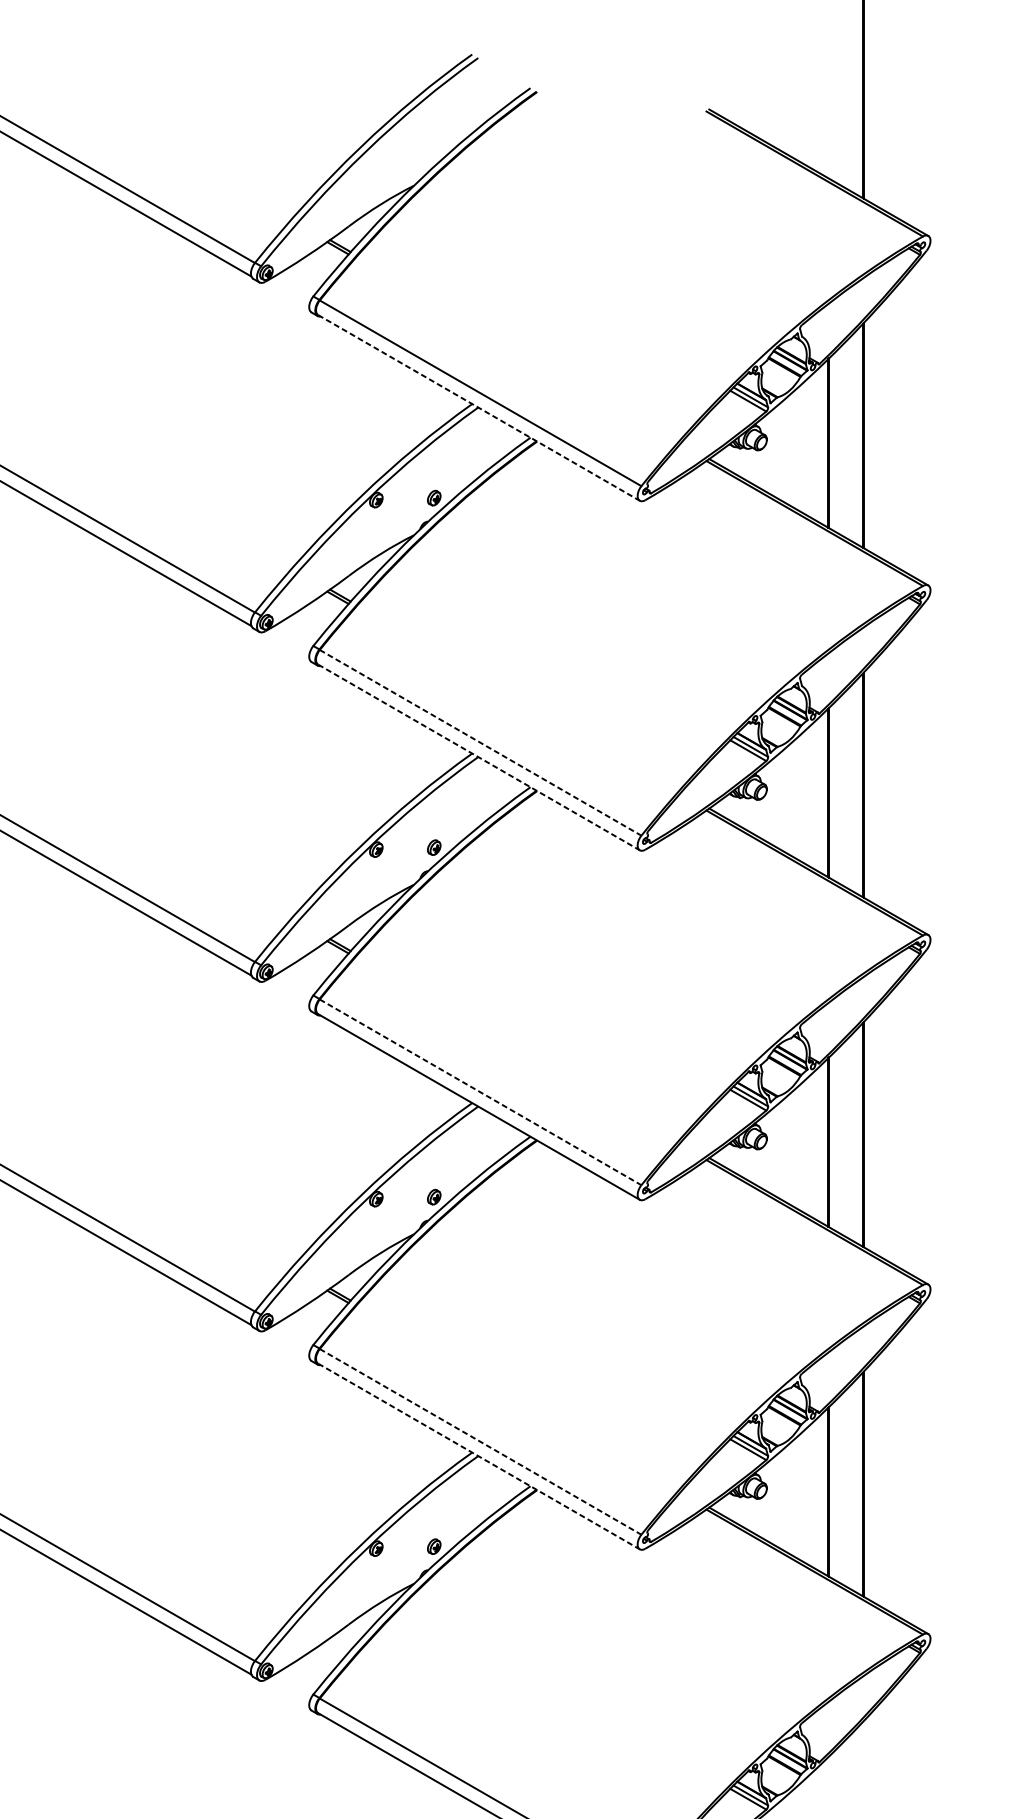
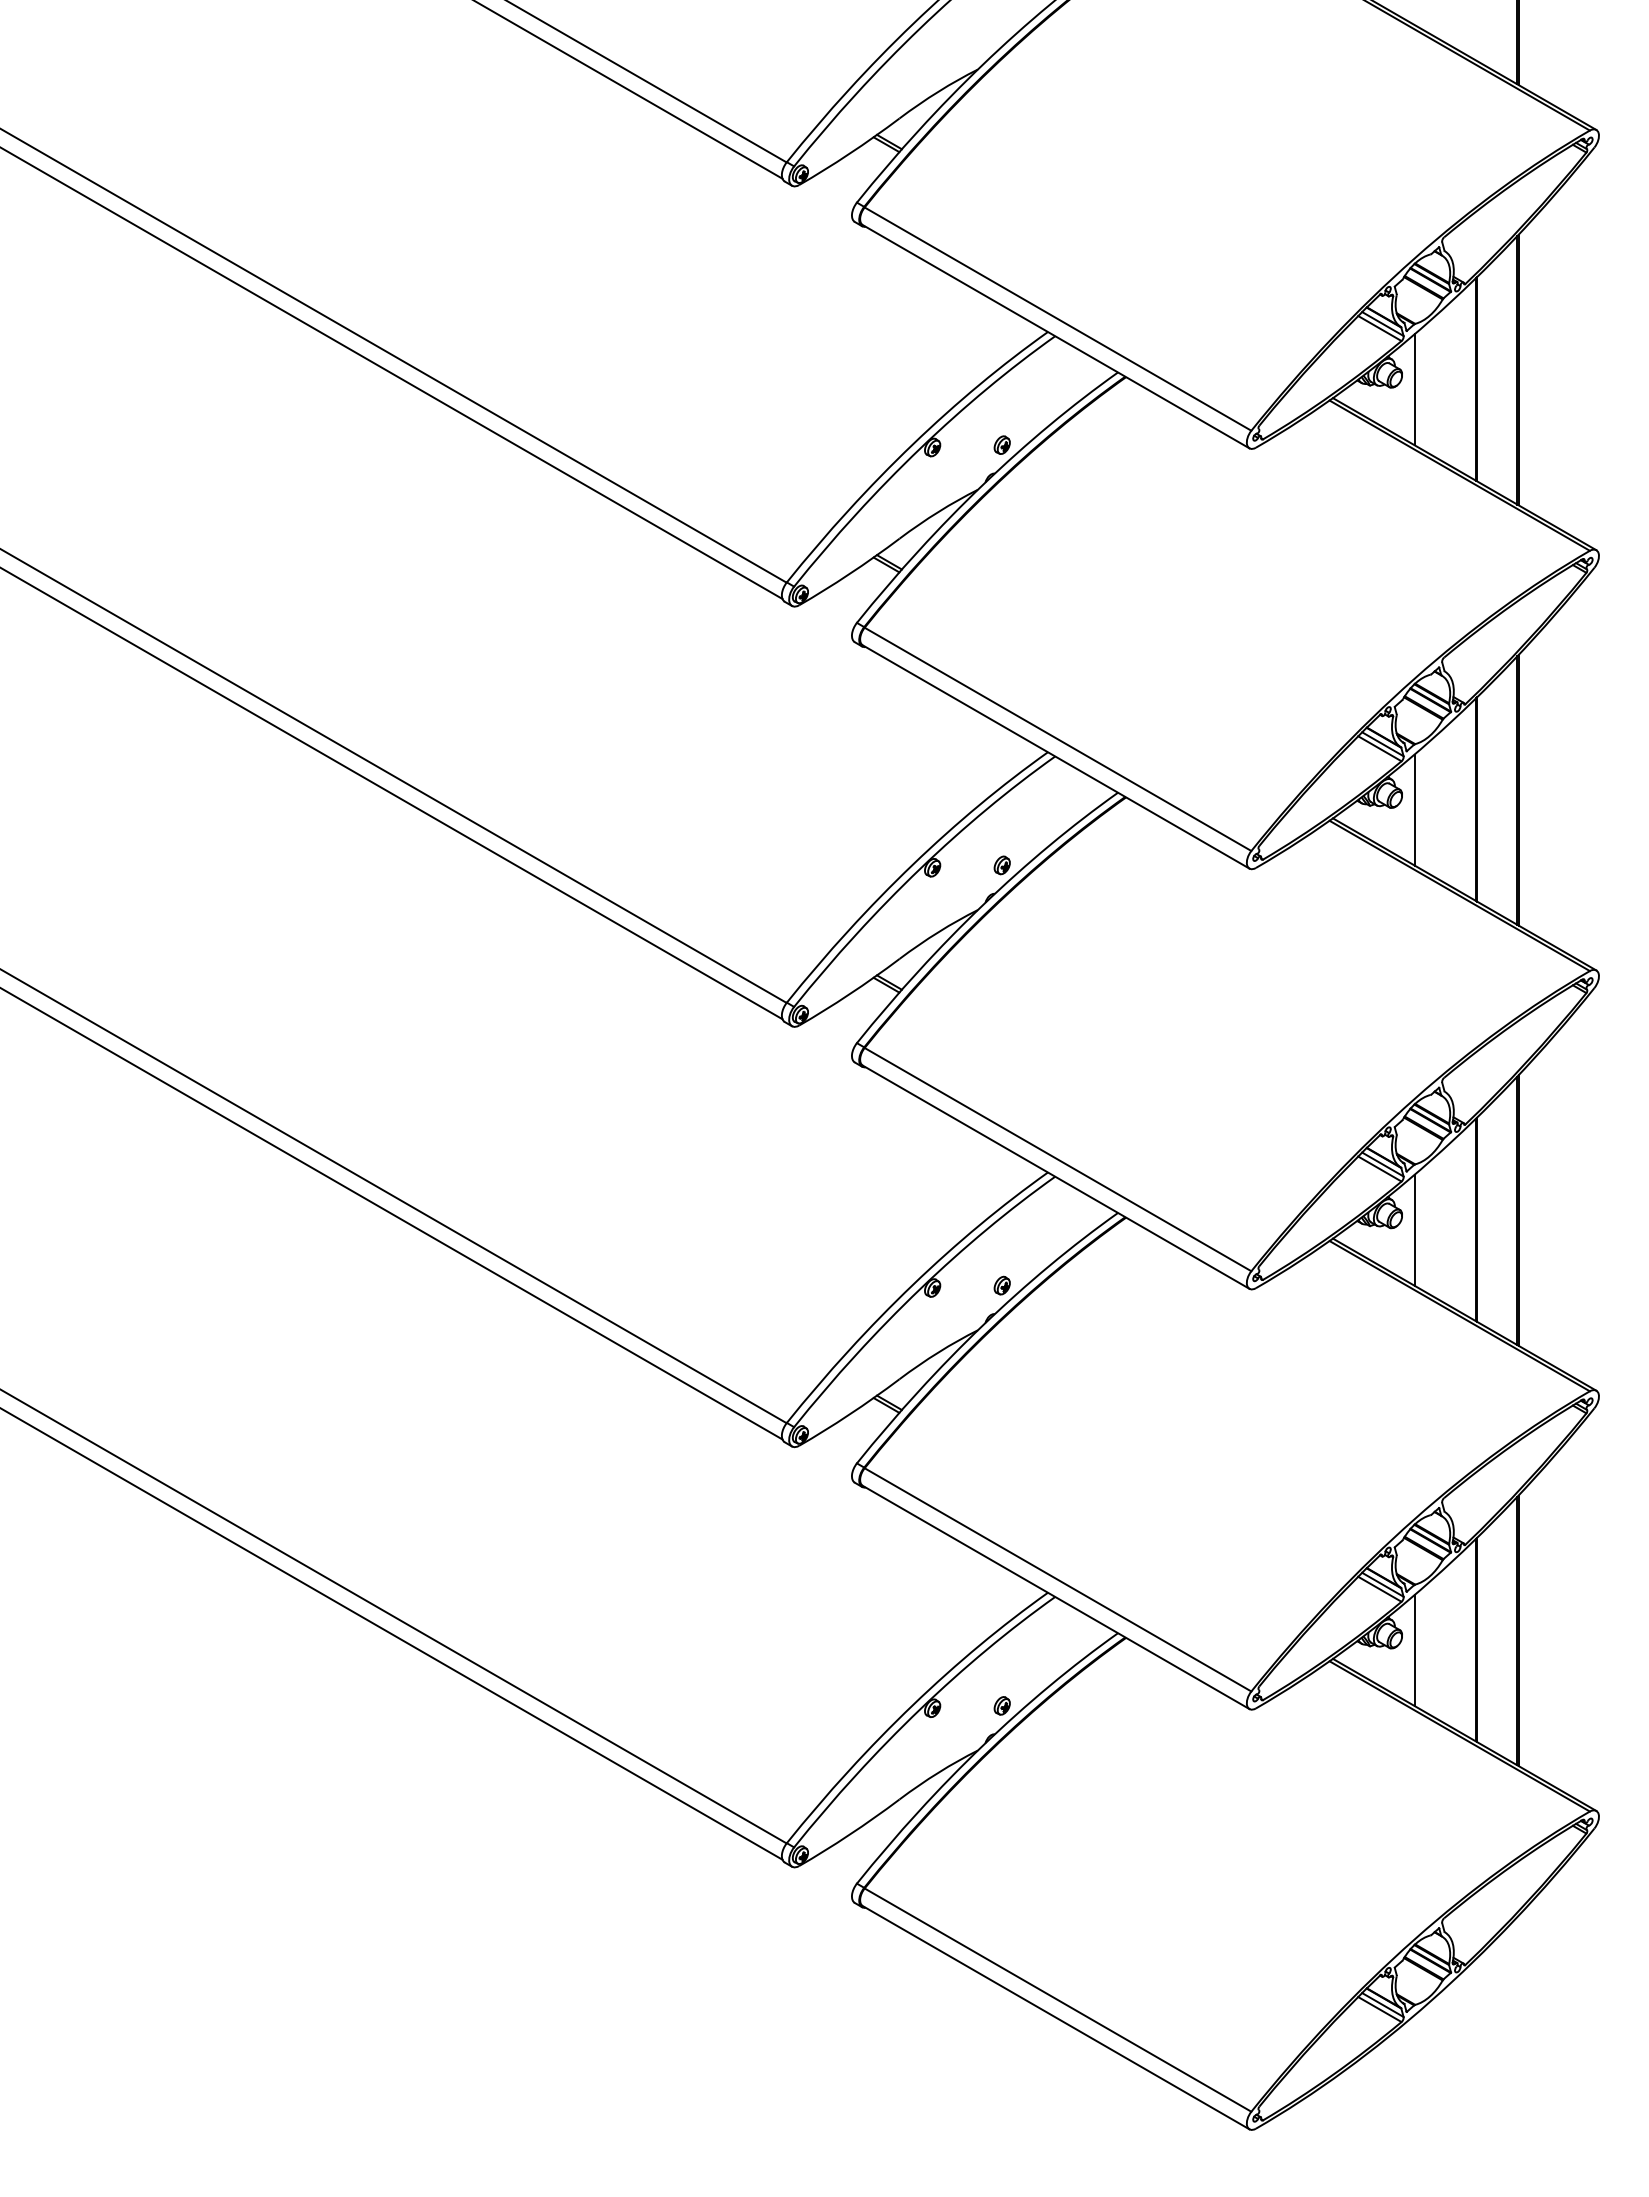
line: (479, 407) -> (1056, 336), dashed -> solid
line: (777, 451) -> (1414, 389), added
line: (481, 742) -> (1058, 739), dashed -> solid
line: (479, 757) -> (1056, 757), dashed -> solid
line: (777, 801) -> (1414, 809), added
line: (481, 1092) -> (1058, 1159), dashed -> solid
line: (777, 1150) -> (1414, 1229), added
line: (481, 1442) -> (1058, 1580), dashed -> solid
line: (479, 1456) -> (1056, 1597), dashed -> solid
line: (777, 1500) -> (1414, 1650), added

